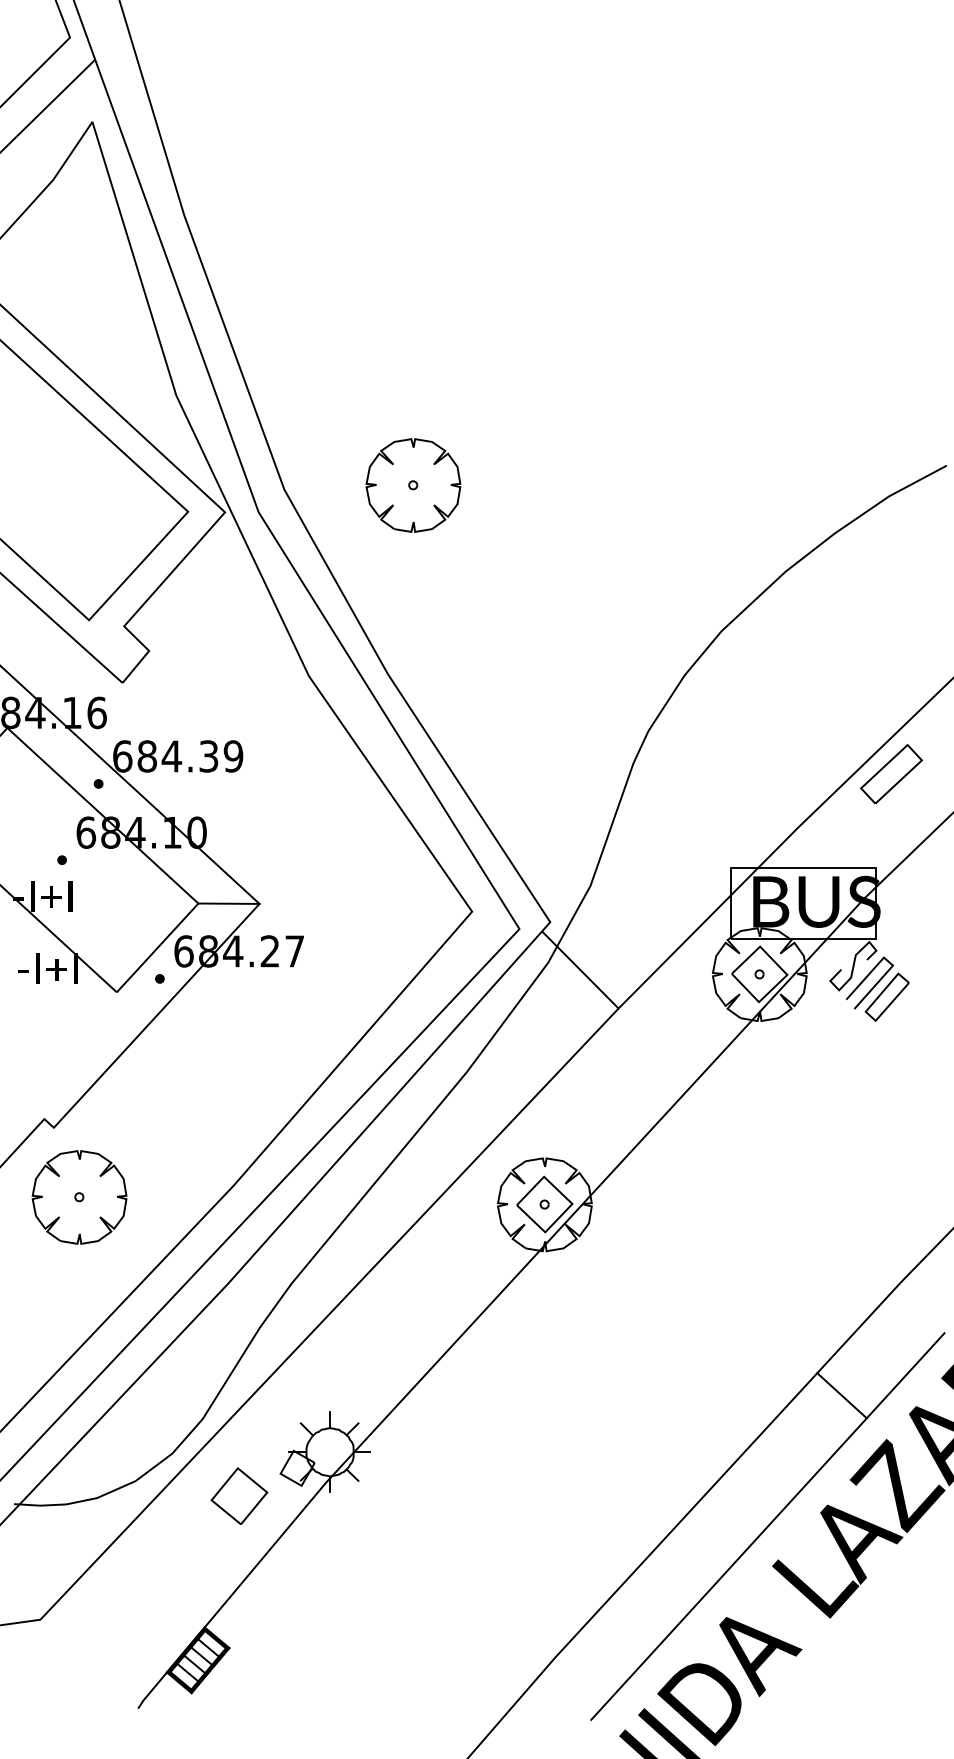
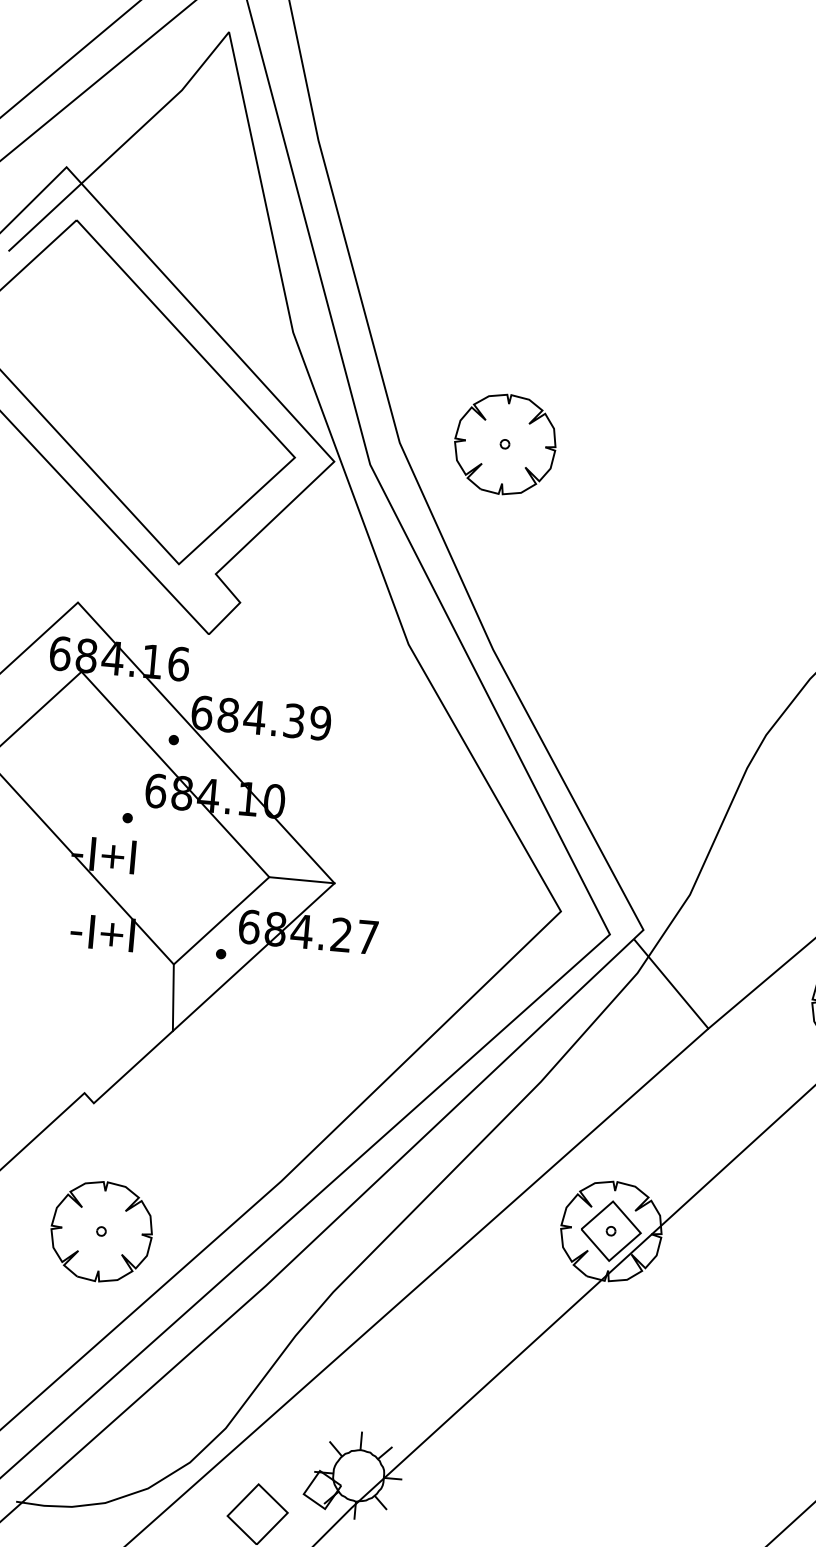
part: (413, 485) -> (505, 444), moved
line: (118, 1023) -> (172, 997), added
part: (79, 1197) -> (101, 1231), moved

